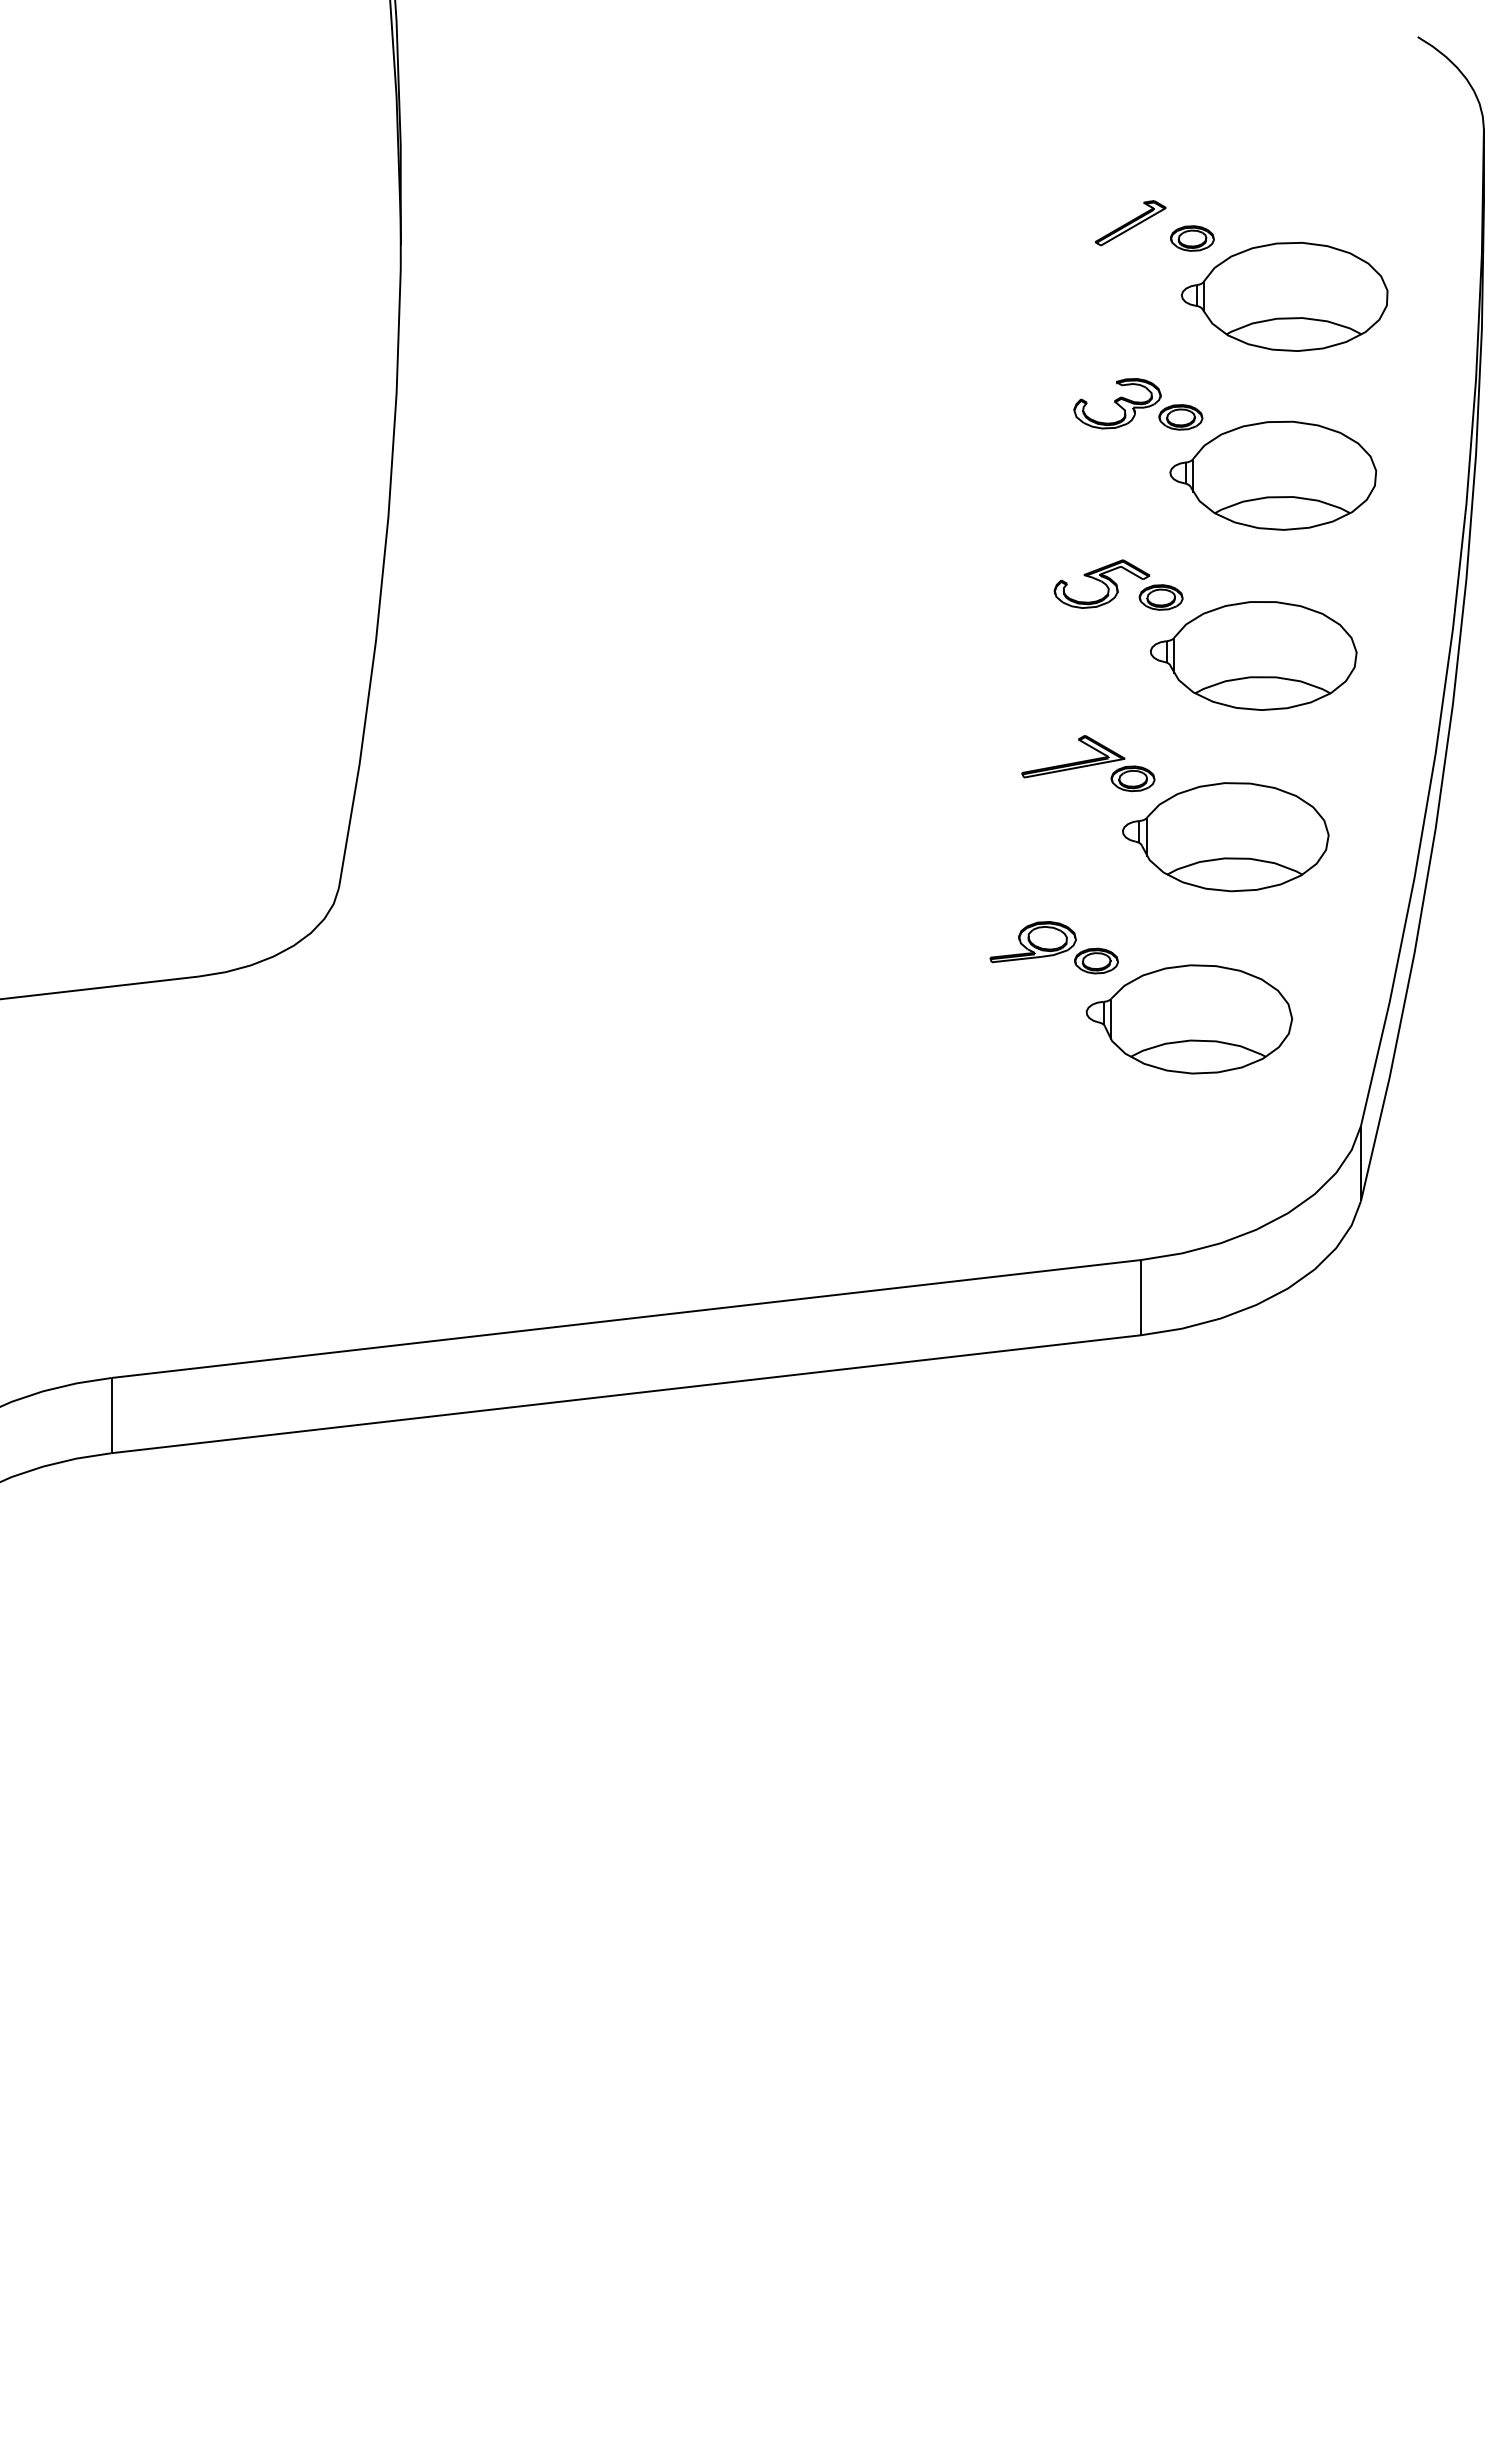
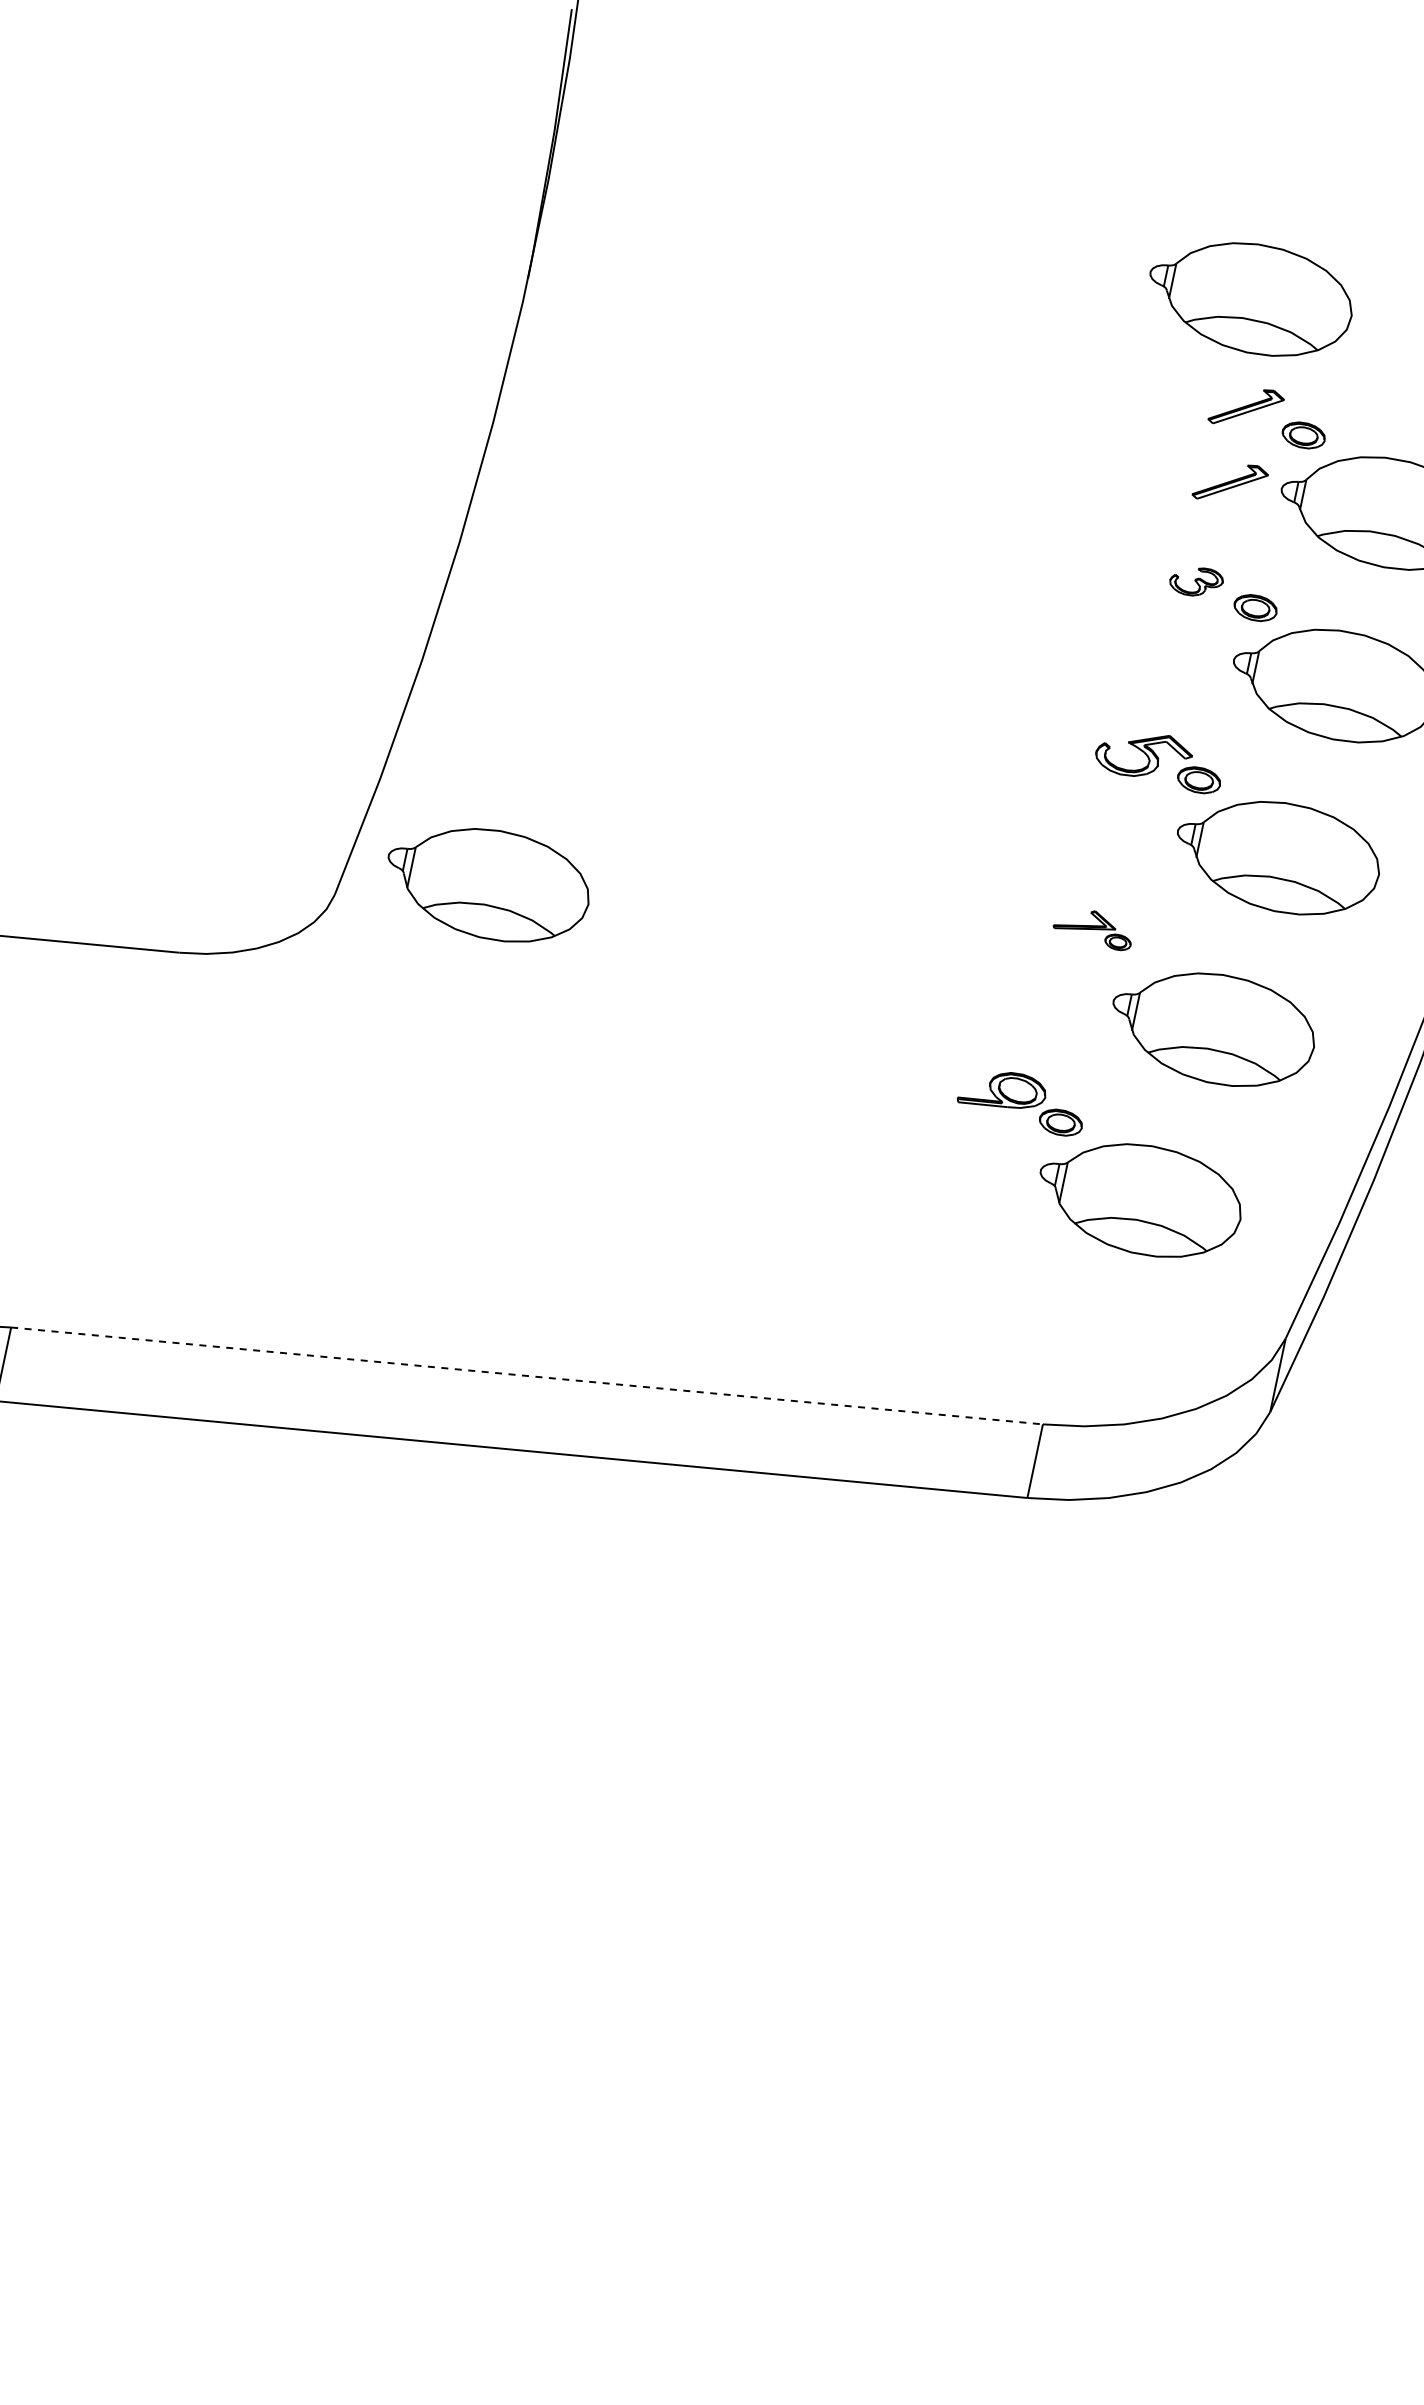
part: (1111, 114) -> (1250, 297), added
part: (1130, 300) -> (1230, 483), added
part: (1117, 403) -> (1196, 581), size x0.6
part: (1088, 763) -> (1093, 927), size x0.6
part: (486, 845) -> (487, 883), added
line: (626, 1318) -> (527, 1375), solid -> dashed

